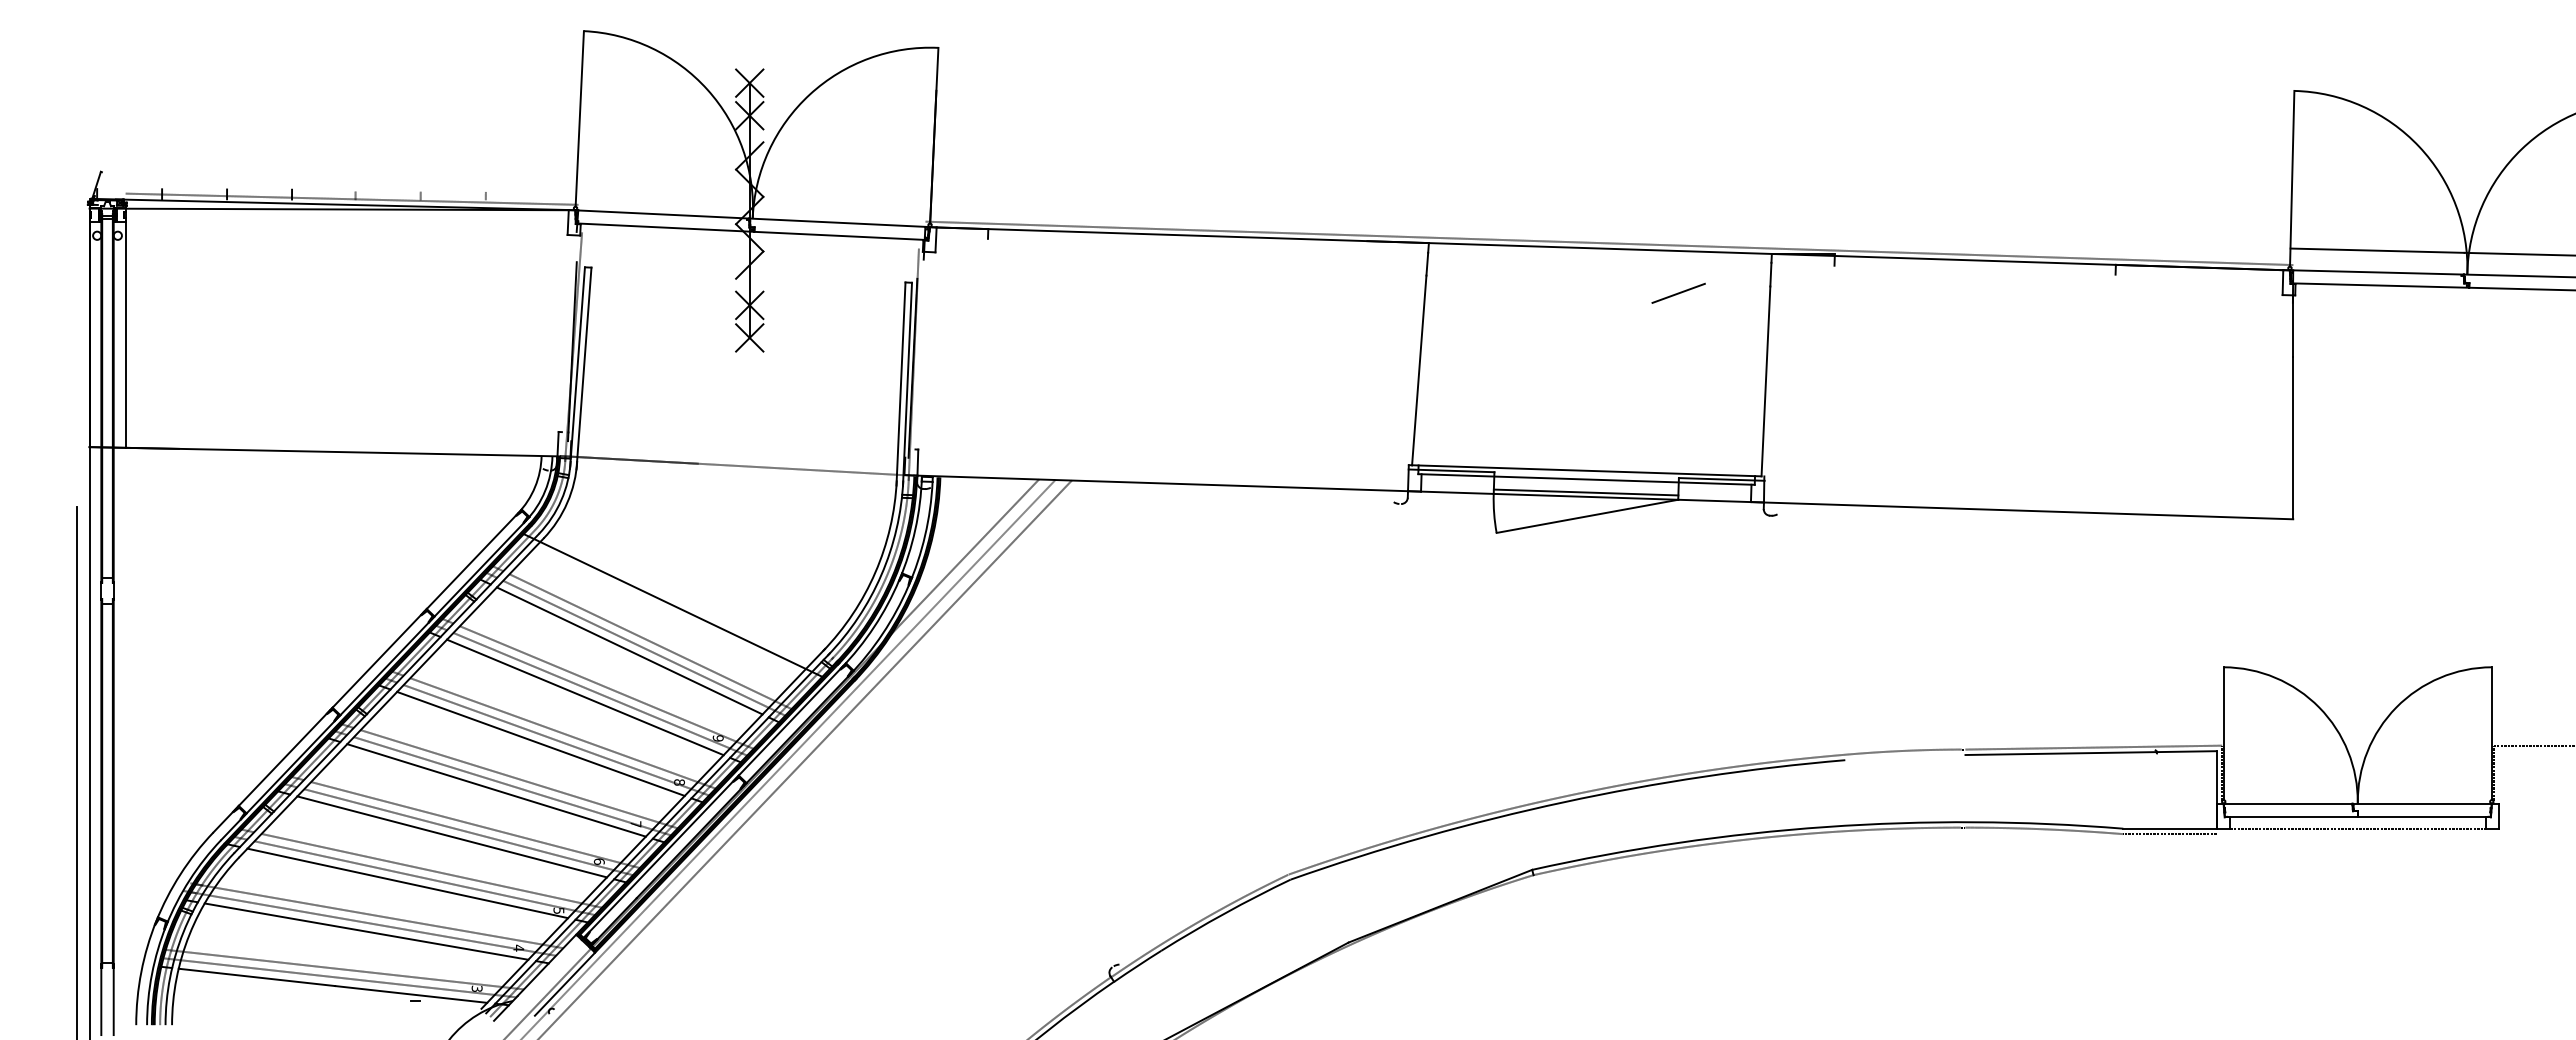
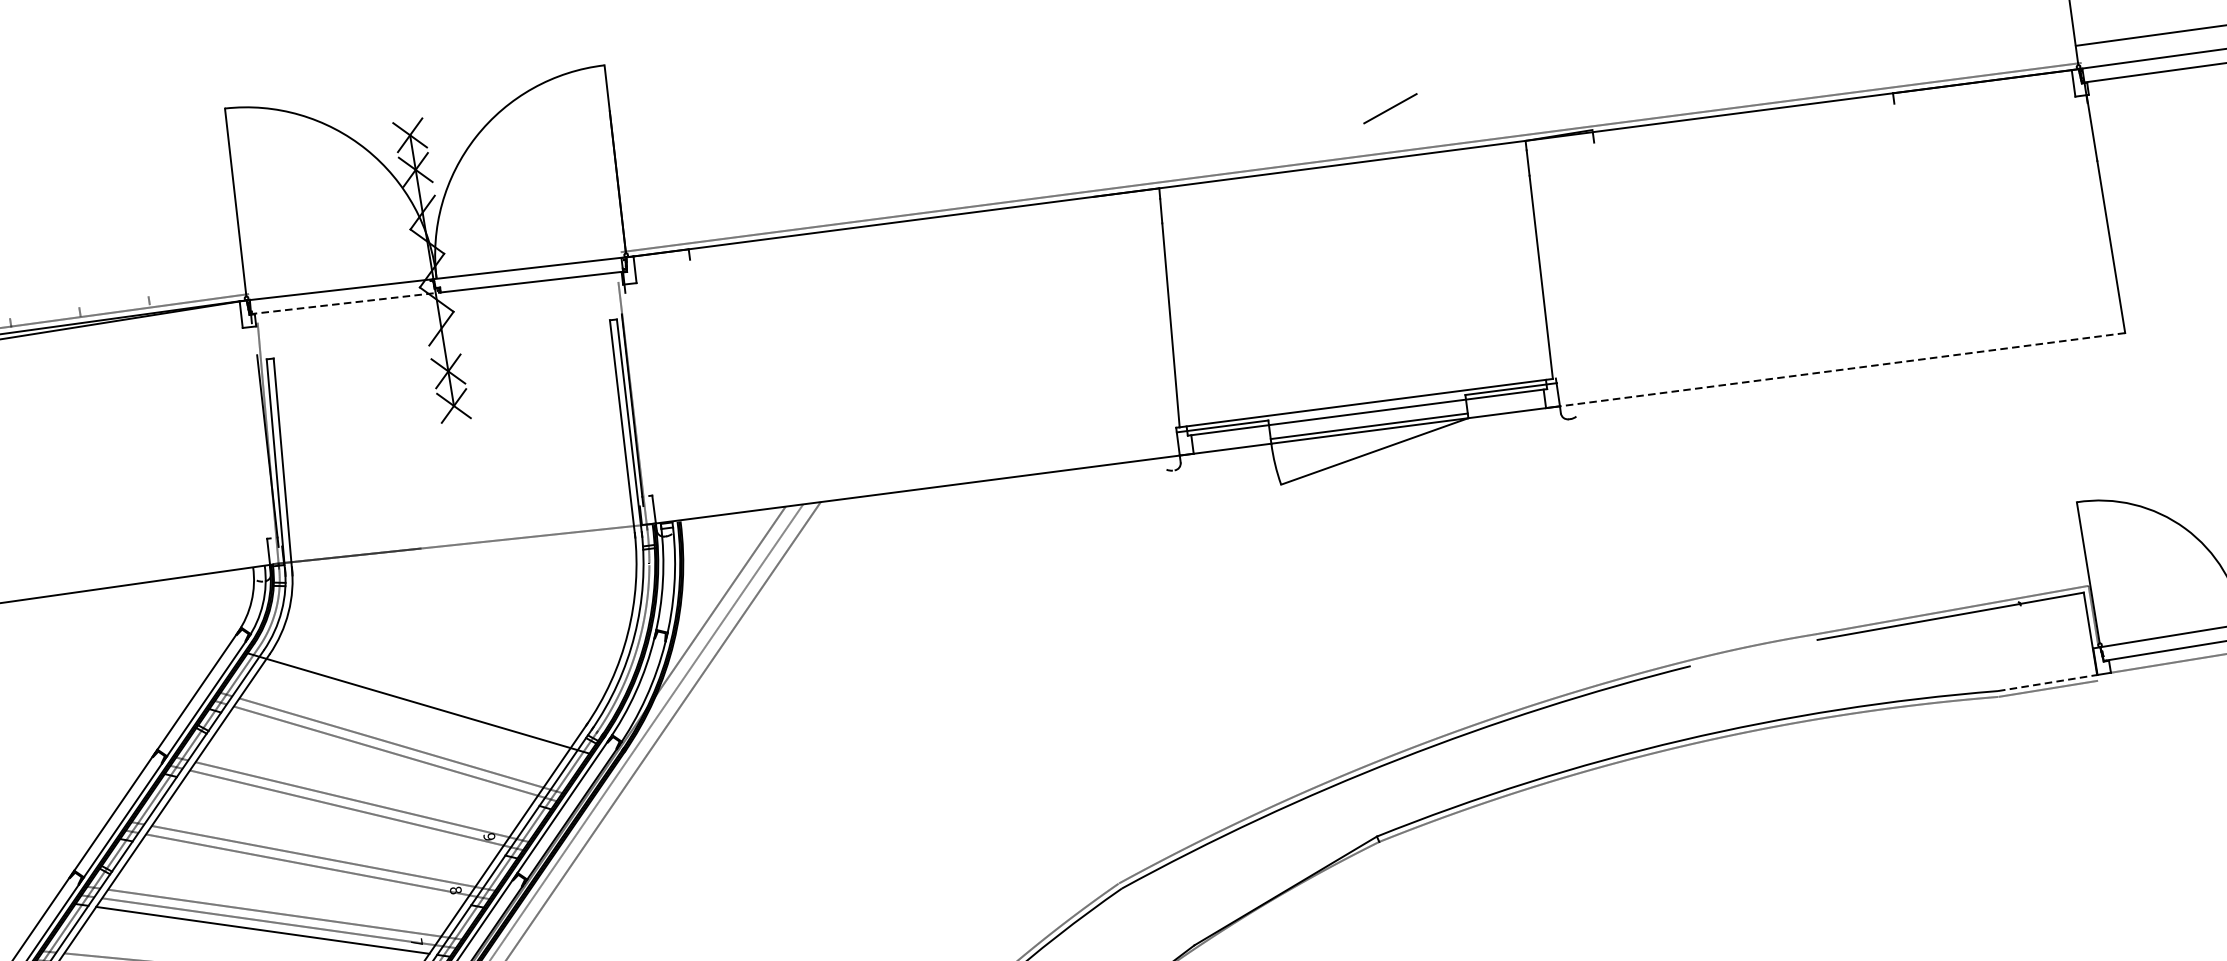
line: (665, 227) -> (345, 303), solid -> dashed
line: (1678, 292) -> (1390, 107), moved
line: (2028, 510) -> (1842, 369), solid -> dashed
line: (629, 650) -> (380, 758), removed
line: (585, 697) -> (341, 816), removed
line: (540, 743) -> (301, 872), removed
line: (2170, 828) -> (2048, 682), solid -> dashed

